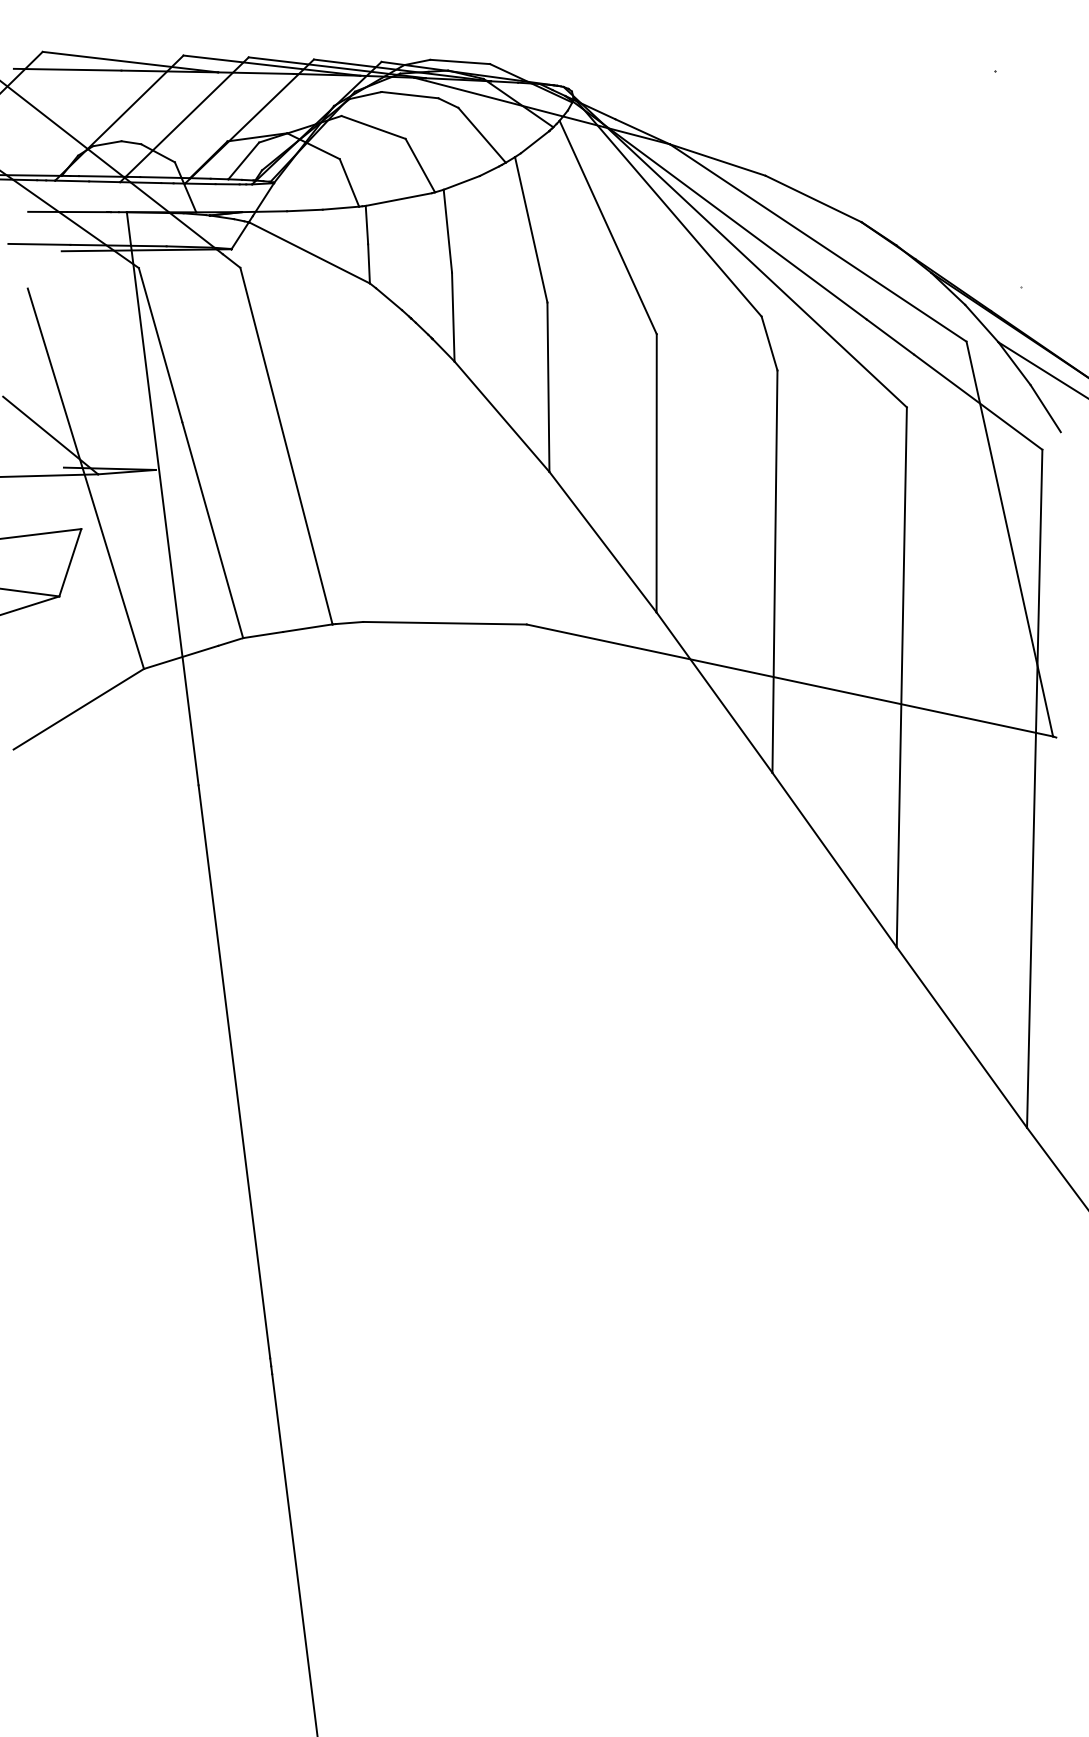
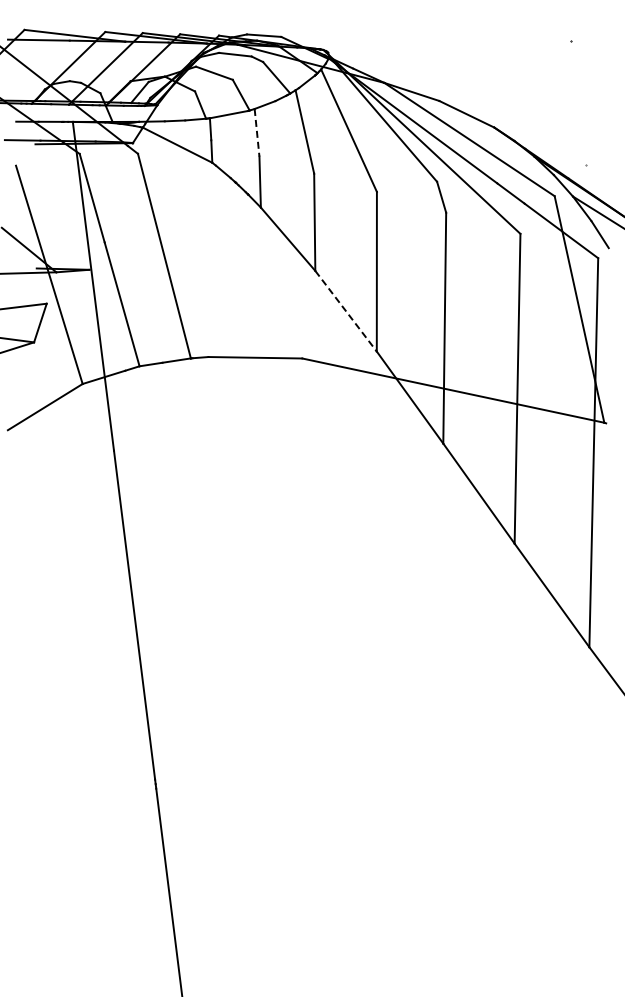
line: (448, 230) -> (257, 132), solid -> dashed
line: (603, 542) -> (346, 311), solid -> dashed

